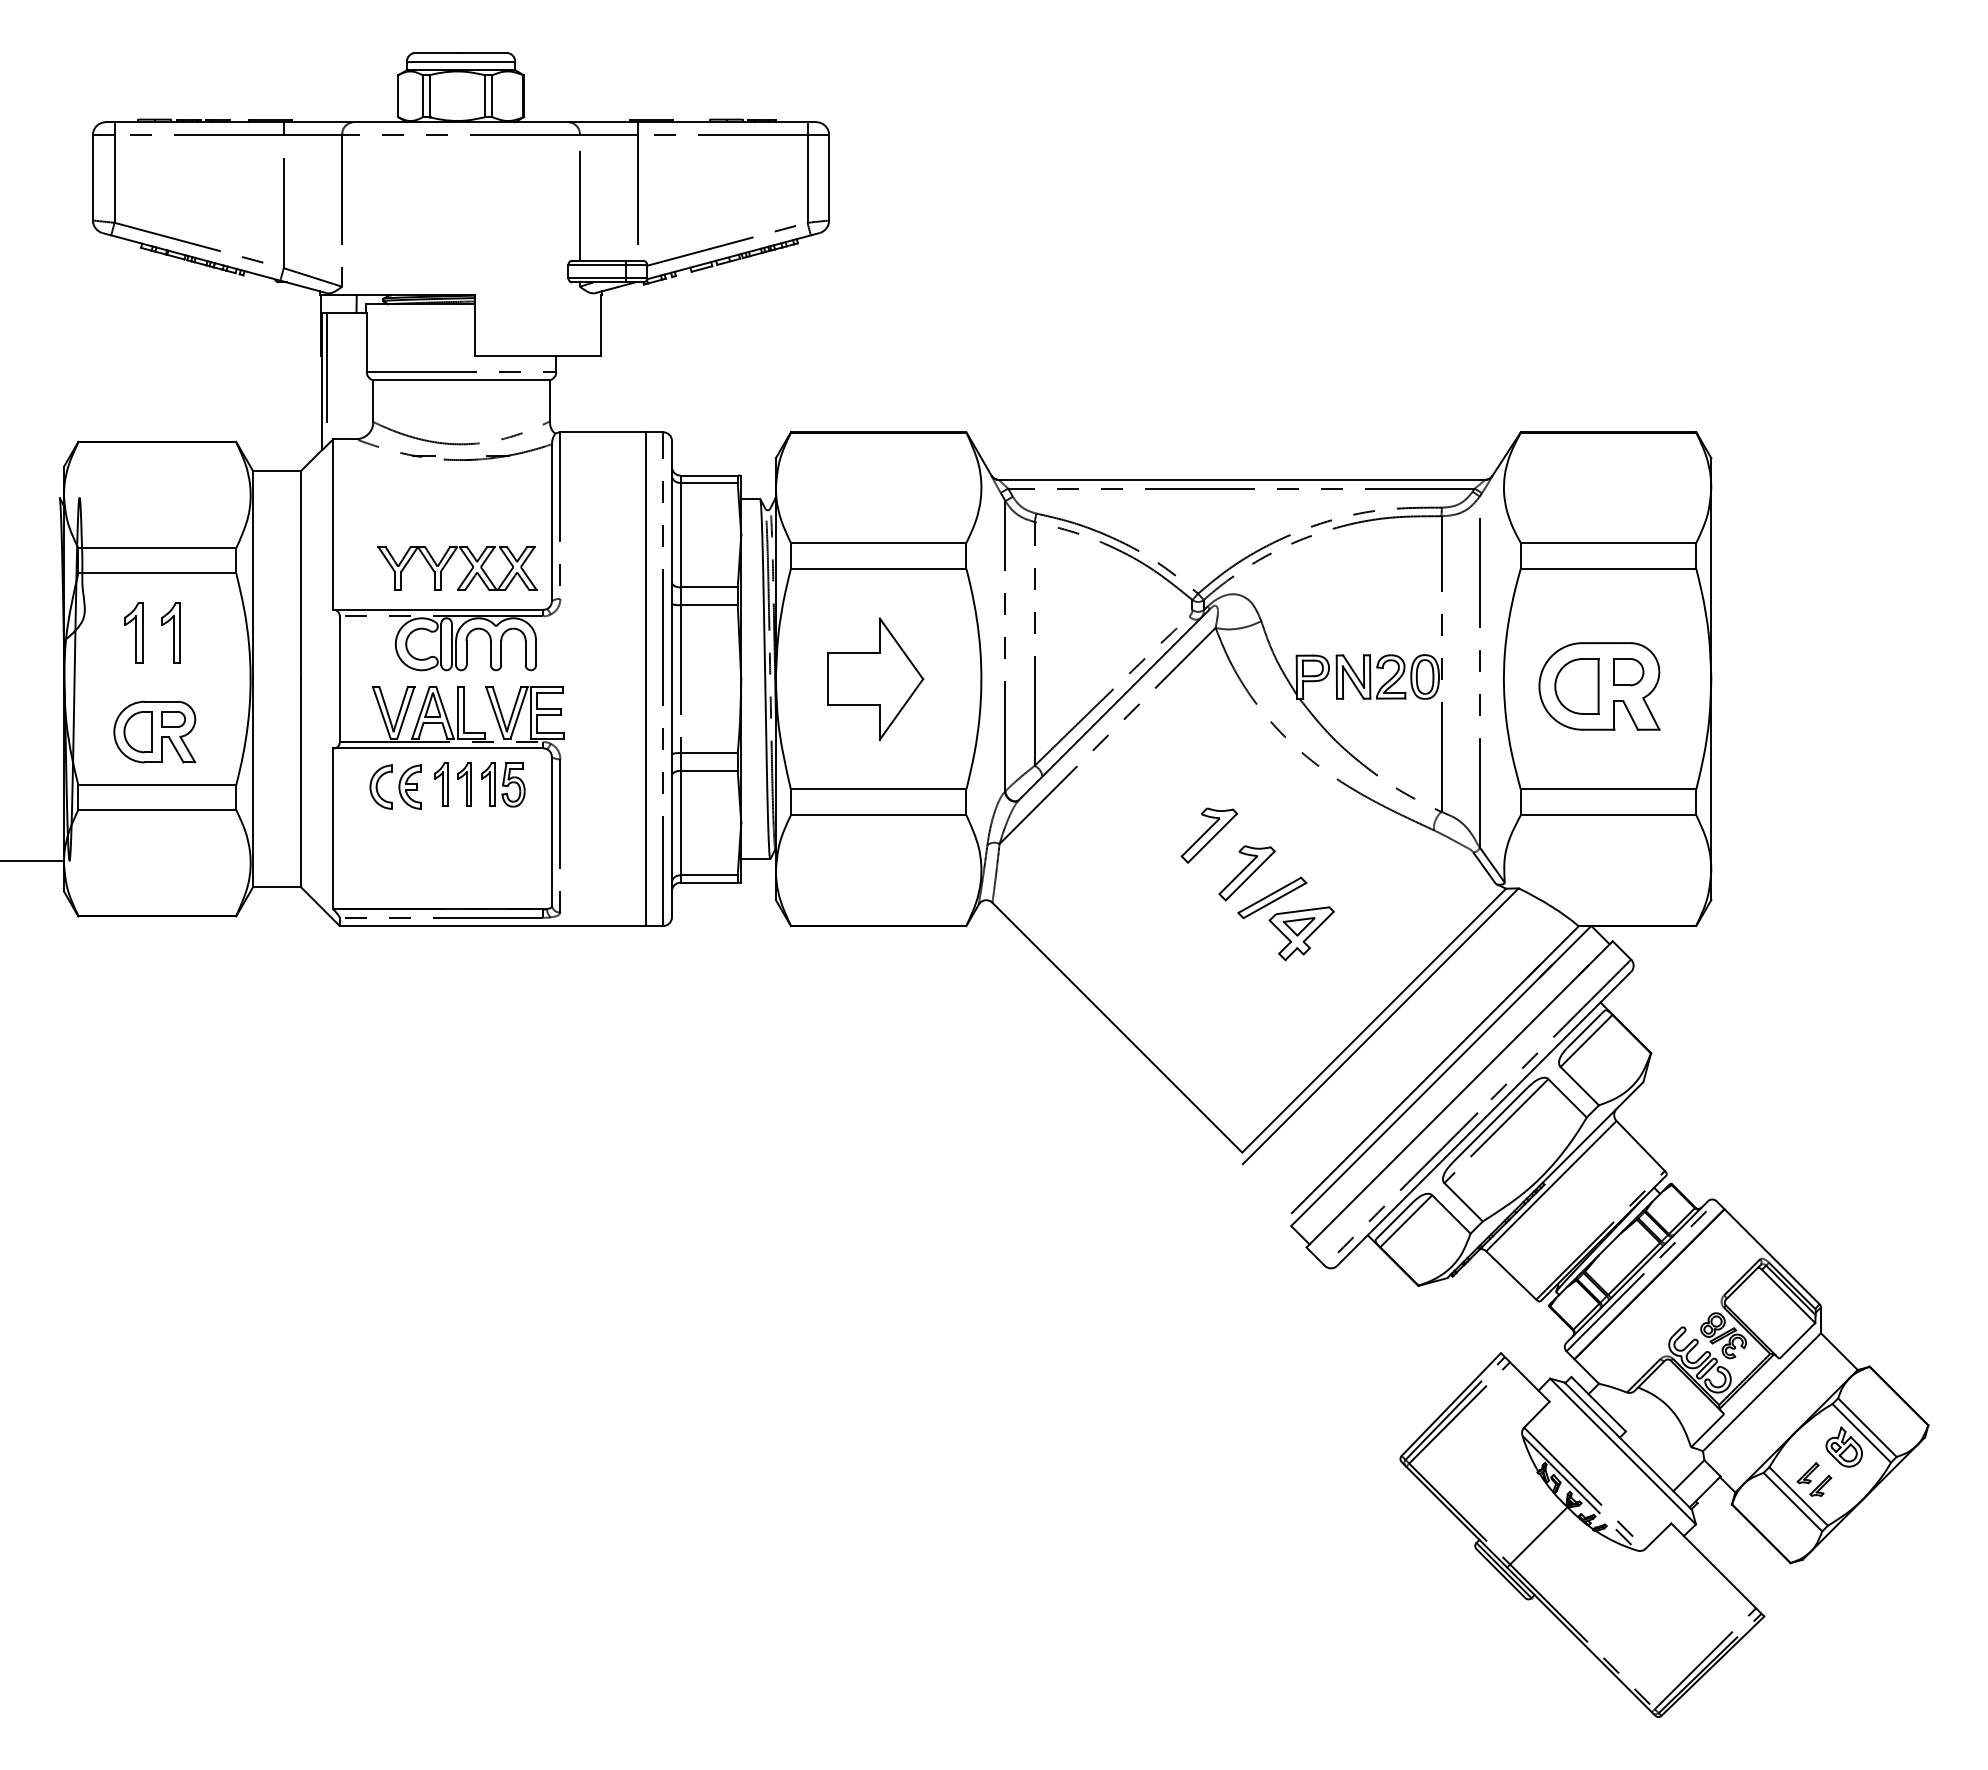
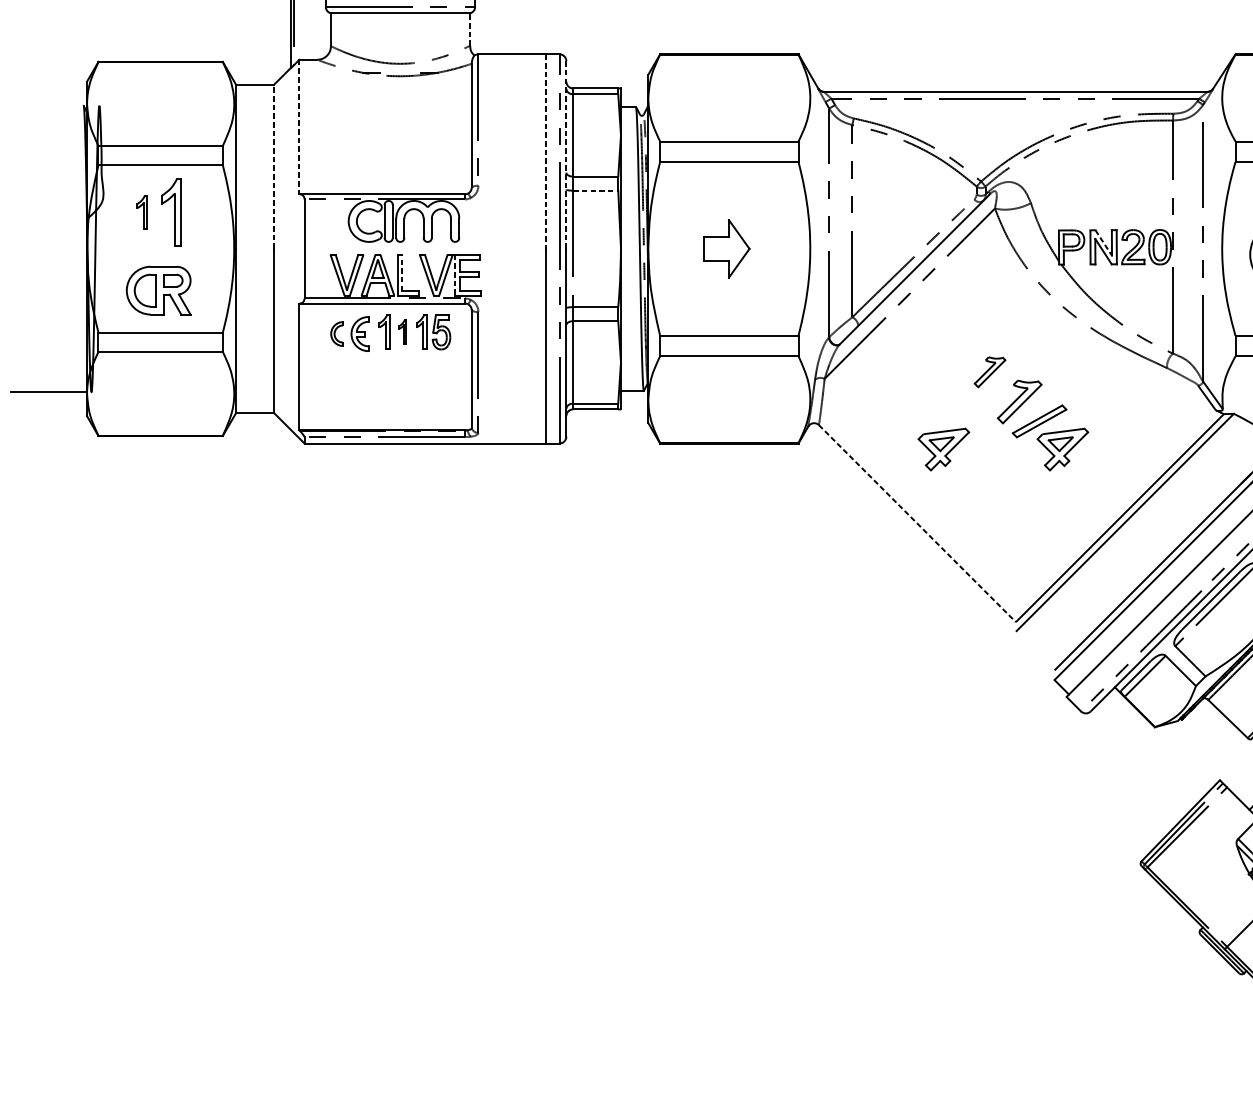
line: (549, 400) -> (469, 29), solid -> dashed
line: (333, 525) -> (299, 127), solid -> dashed
line: (645, 556) -> (545, 152), solid -> dashed
line: (671, 559) -> (566, 154), solid -> dashed
part: (448, 562) -> (390, 156), removed
line: (300, 575) -> (273, 167), solid -> dashed
line: (709, 605) -> (595, 190), solid -> dashed
part: (133, 632) -> (141, 212), size x0.7
part: (170, 632) -> (171, 212), size x1.4
line: (1353, 672) -> (1103, 243), solid -> dashed
part: (875, 678) -> (726, 248), size x0.6
line: (463, 709) -> (402, 272), solid -> dashed
line: (531, 712) -> (455, 275), solid -> dashed
part: (464, 784) -> (402, 331), size x0.7
part: (380, 786) -> (336, 333), size x0.7
part: (1209, 835) -> (990, 372), size x0.7
part: (1150, 933) -> (943, 449), added
line: (1117, 1027) -> (917, 523), solid -> dashed

